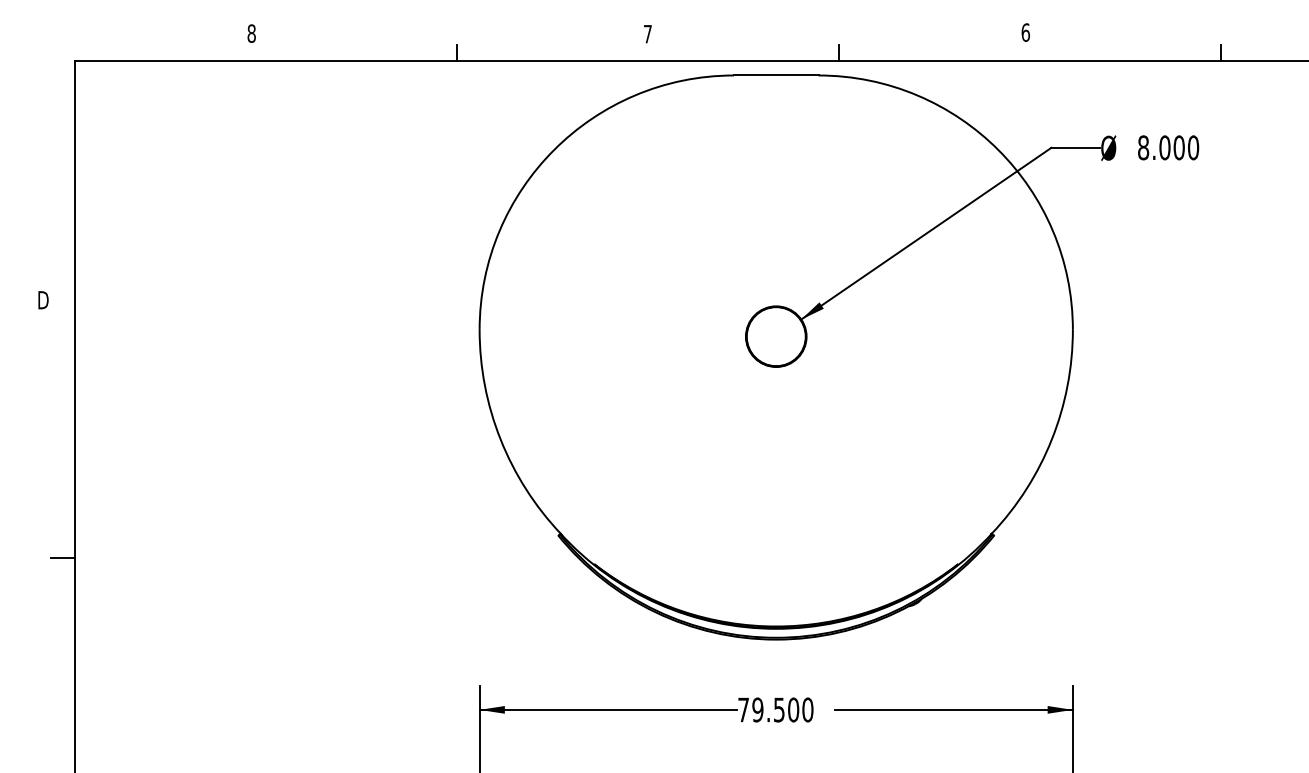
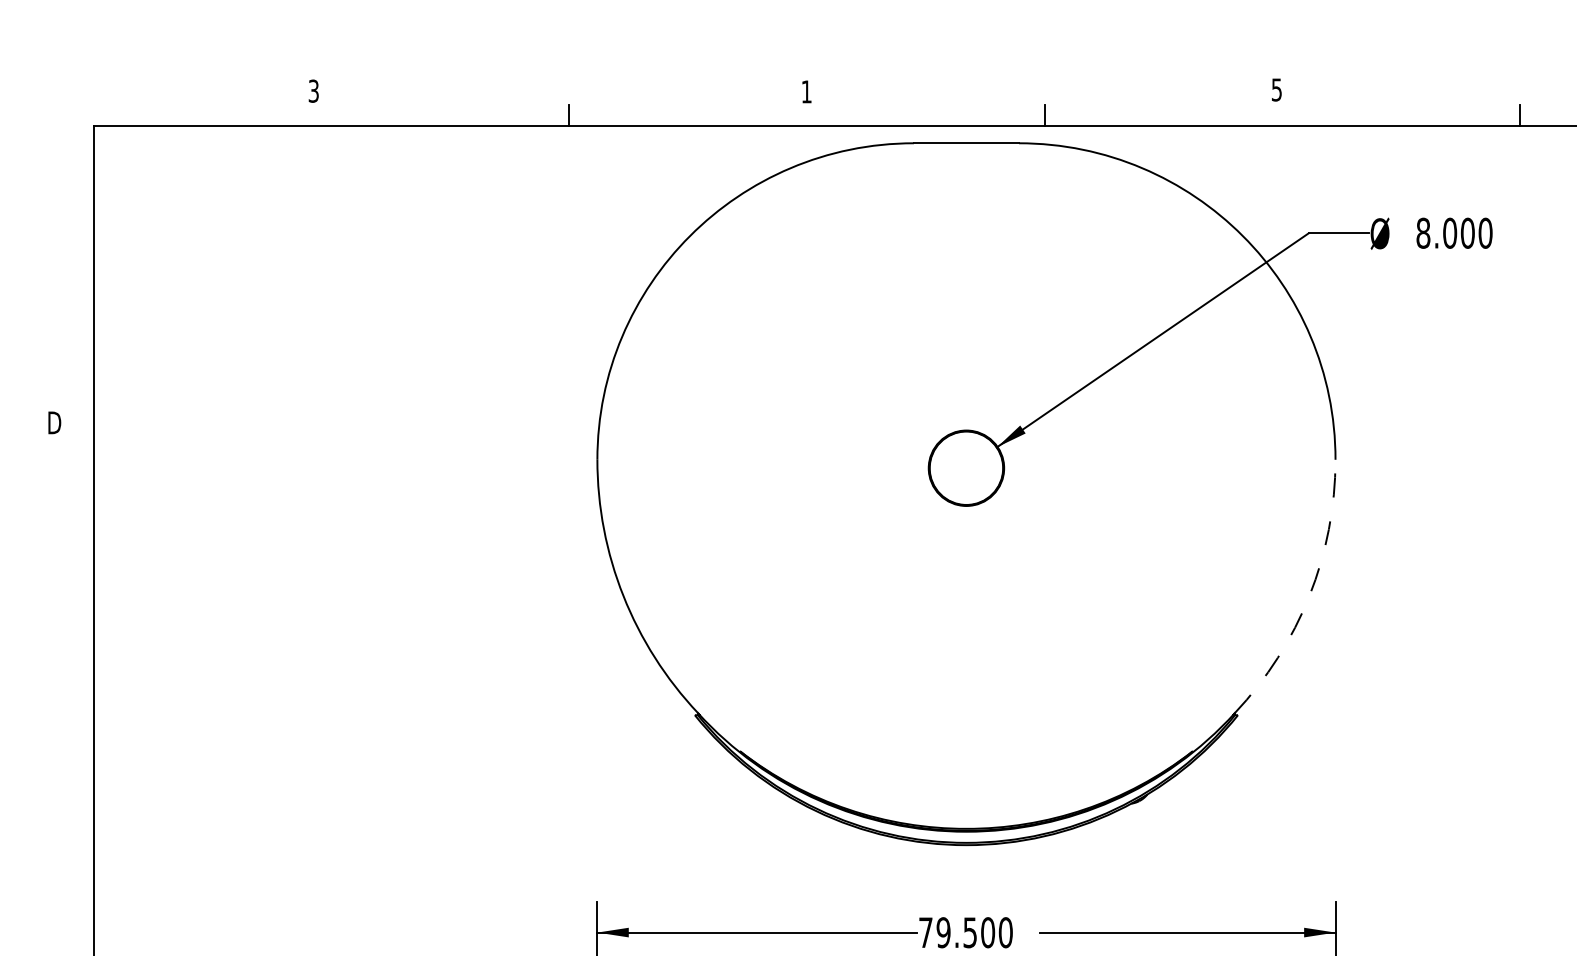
text: (1025, 32) -> (1276, 89), 6 -> 5
text: (251, 33) -> (313, 91), 8 -> 3
text: (647, 34) -> (806, 92), 7 -> 1
arc: (1051, 439) -> (1308, 596), solid -> dashed
line: (62, 558) -> (78, 744), removed

